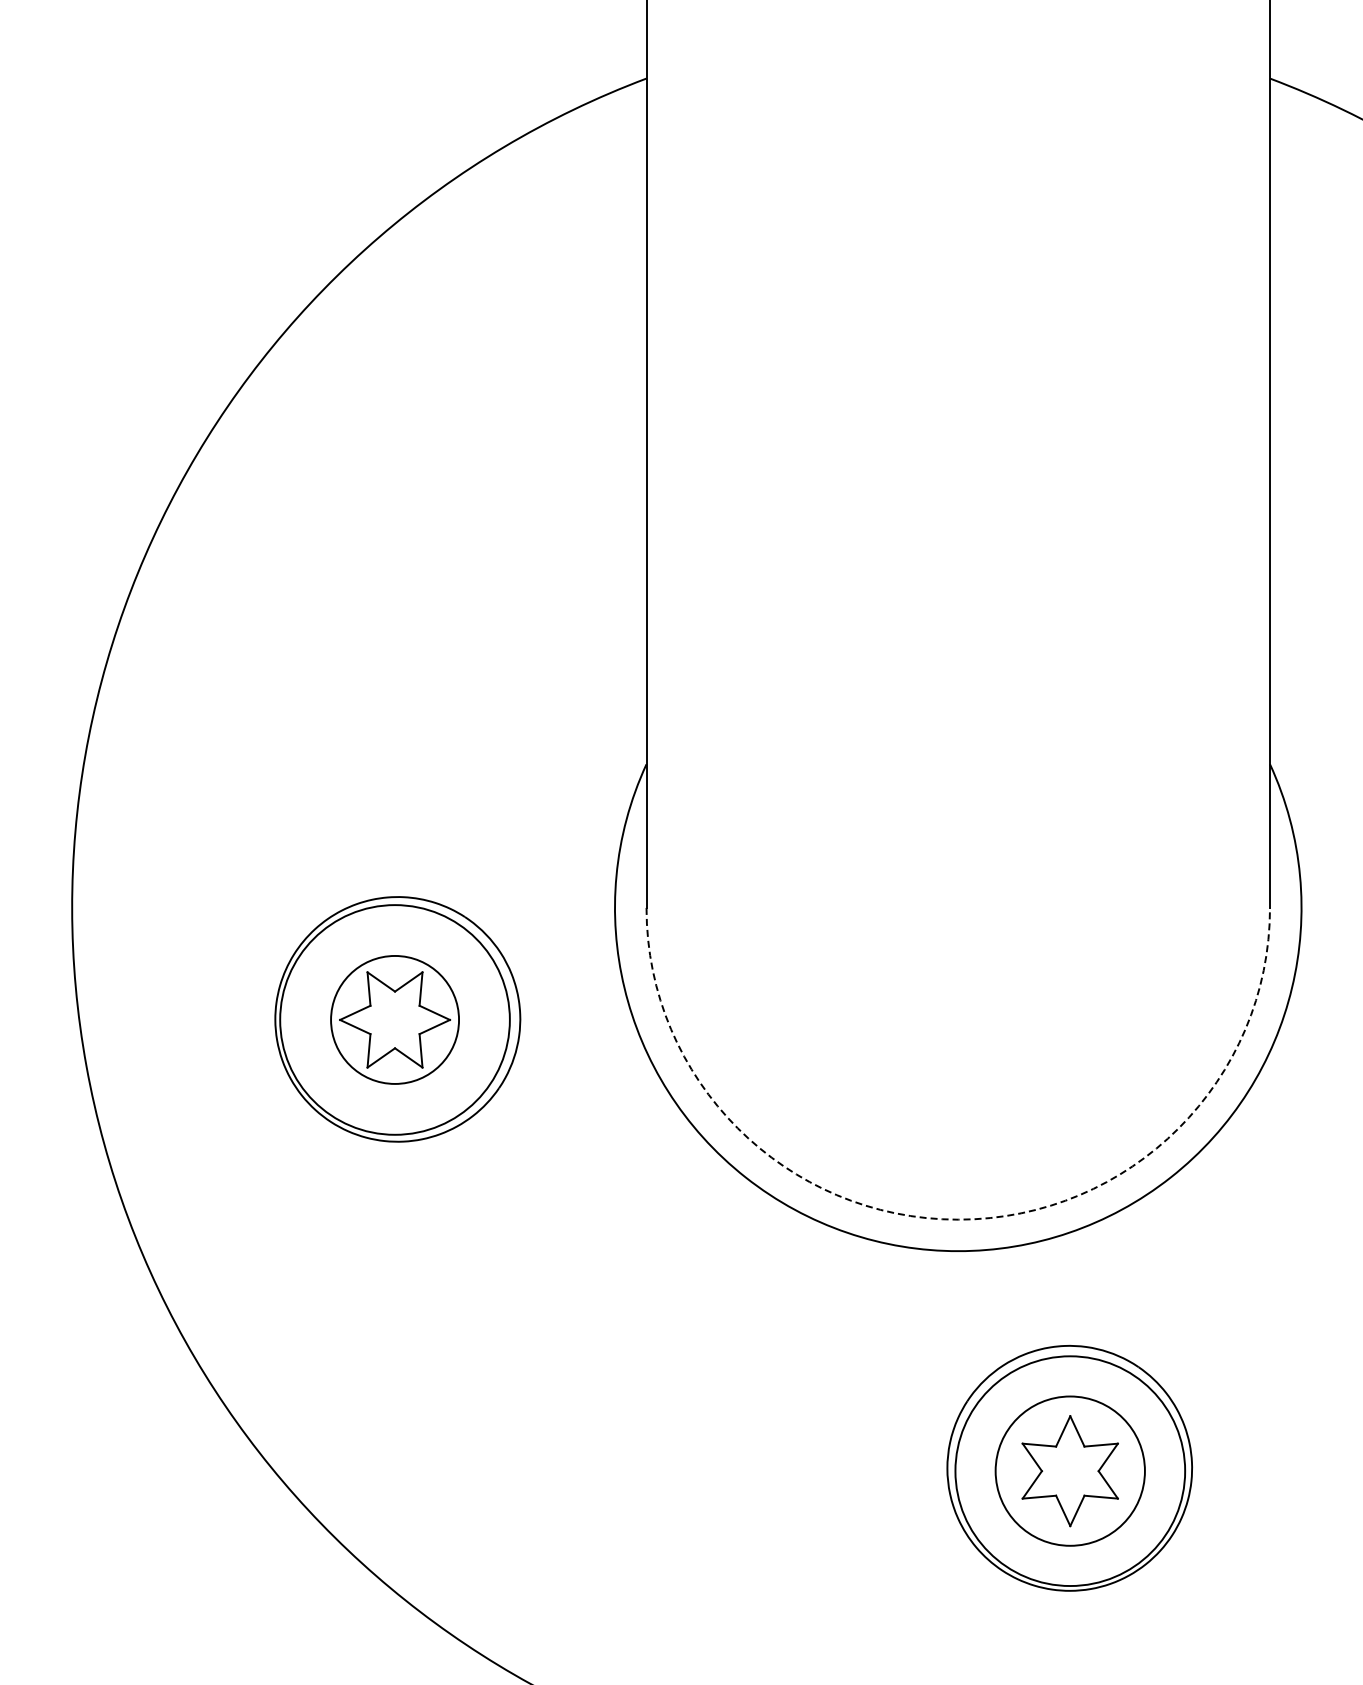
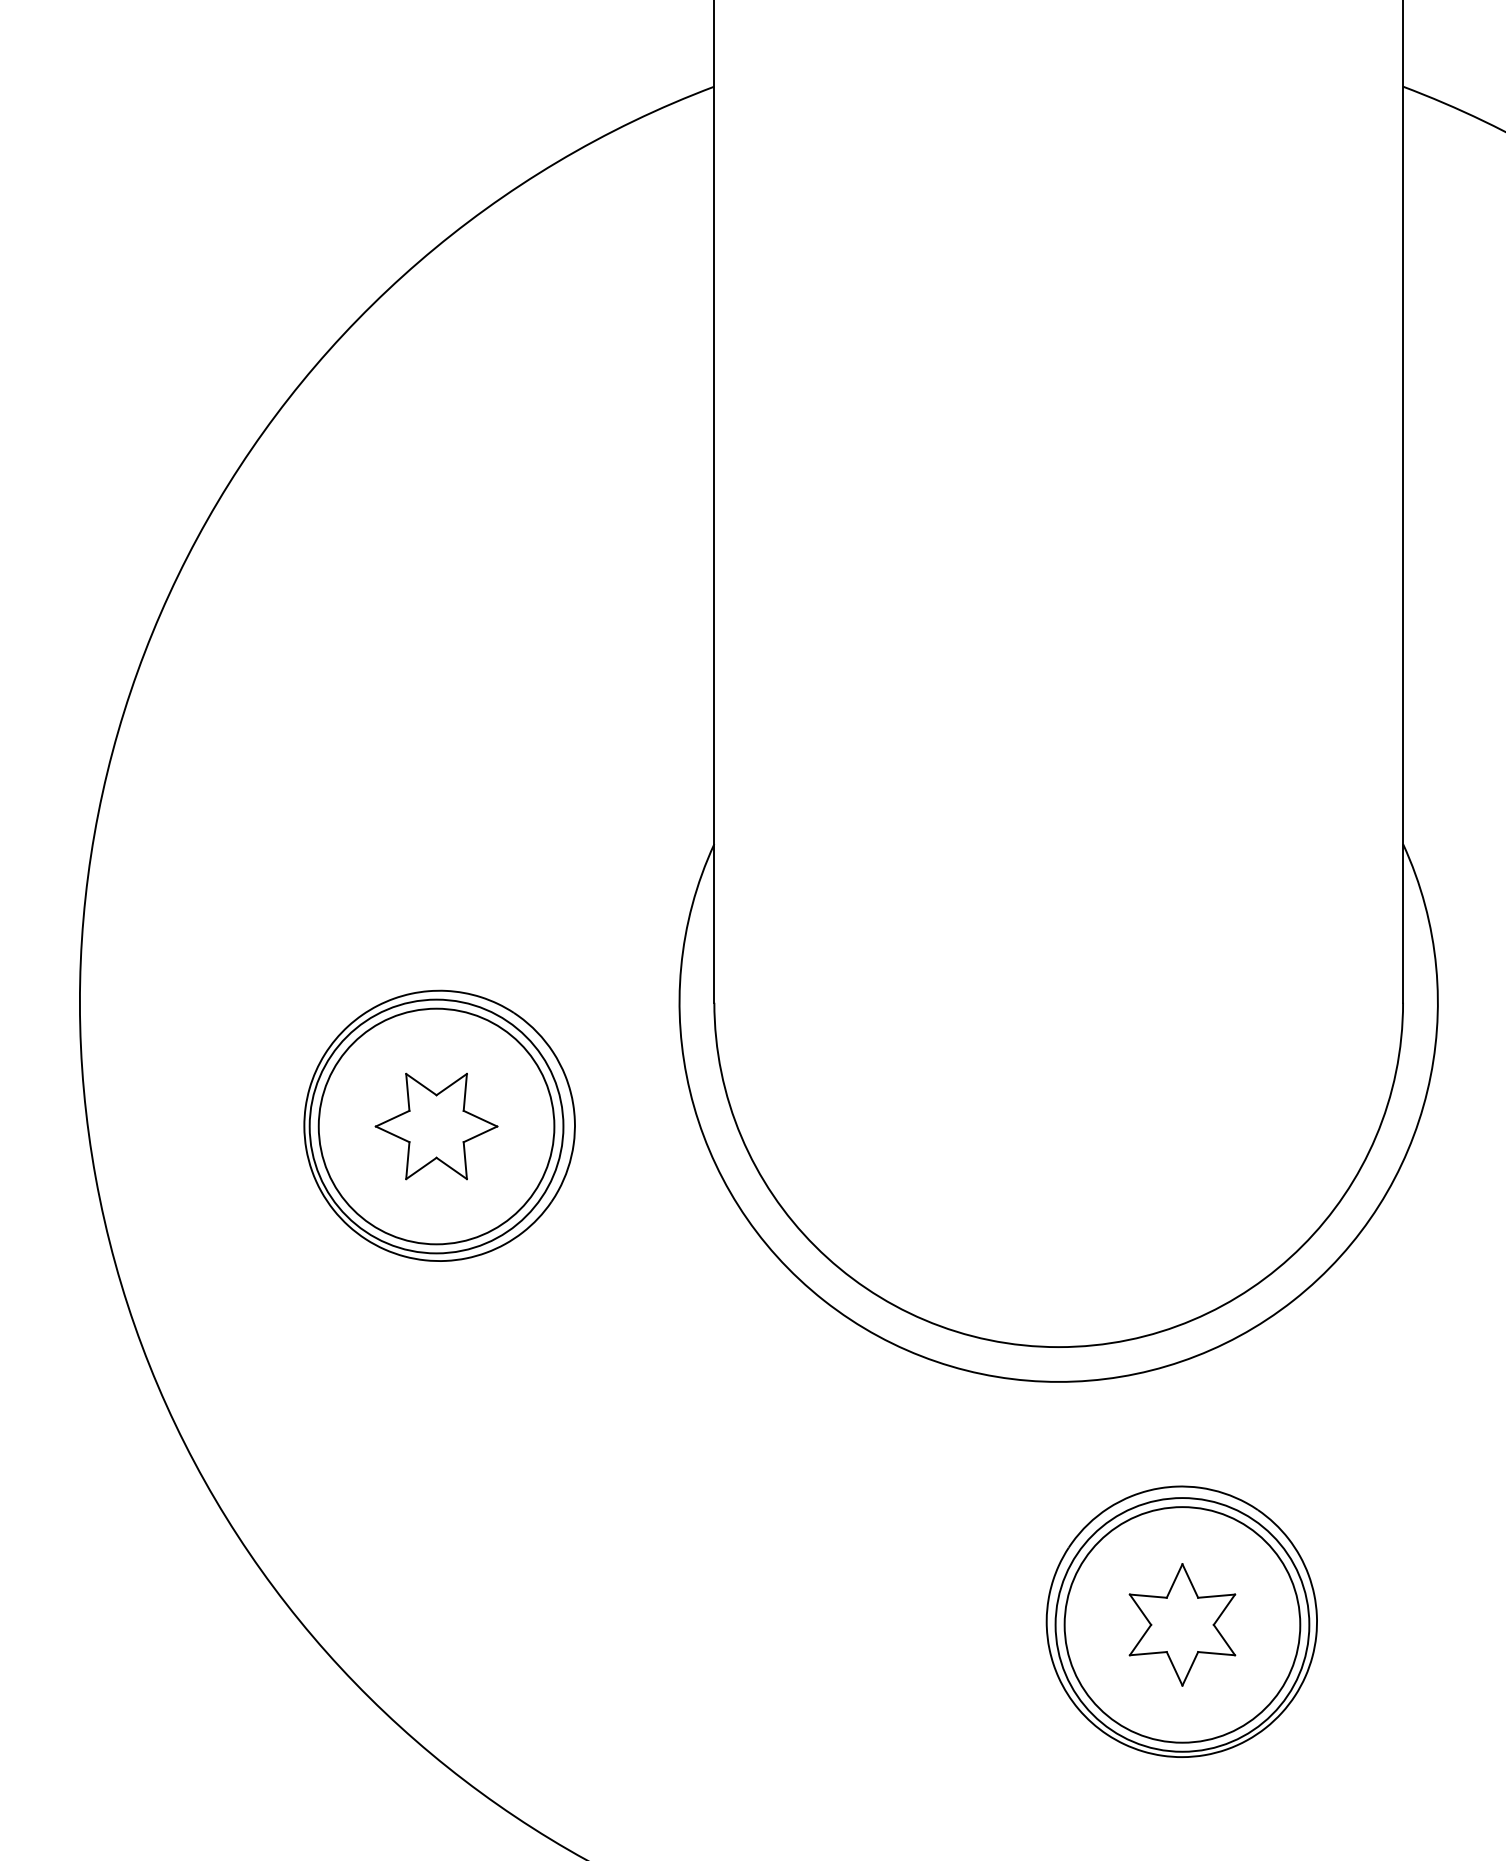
circle: (394, 1019) -> (435, 1126), size x1.67
arc: (958, 1219) -> (1058, 1346), dashed -> solid
circle: (1069, 1470) -> (1181, 1624), size x1.43

